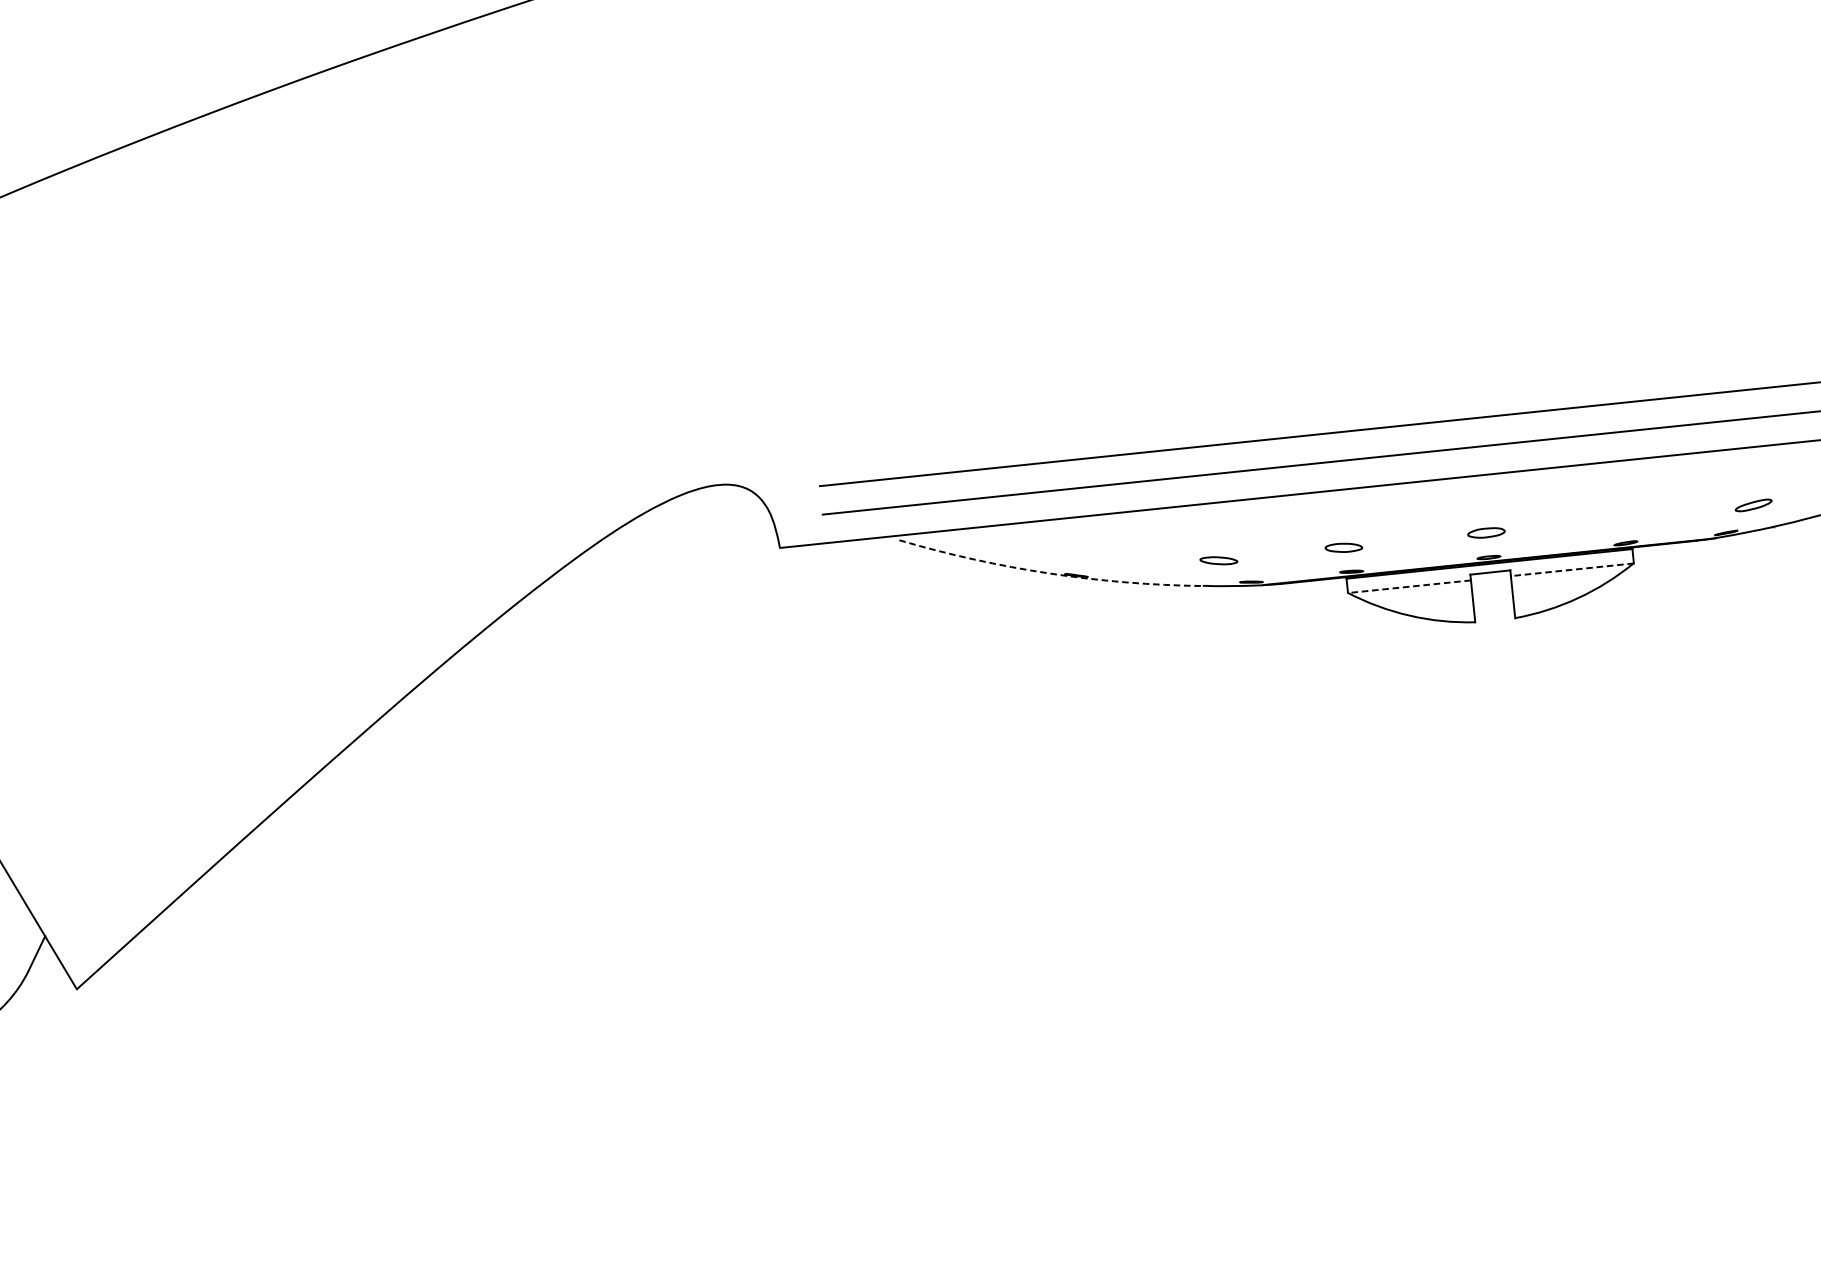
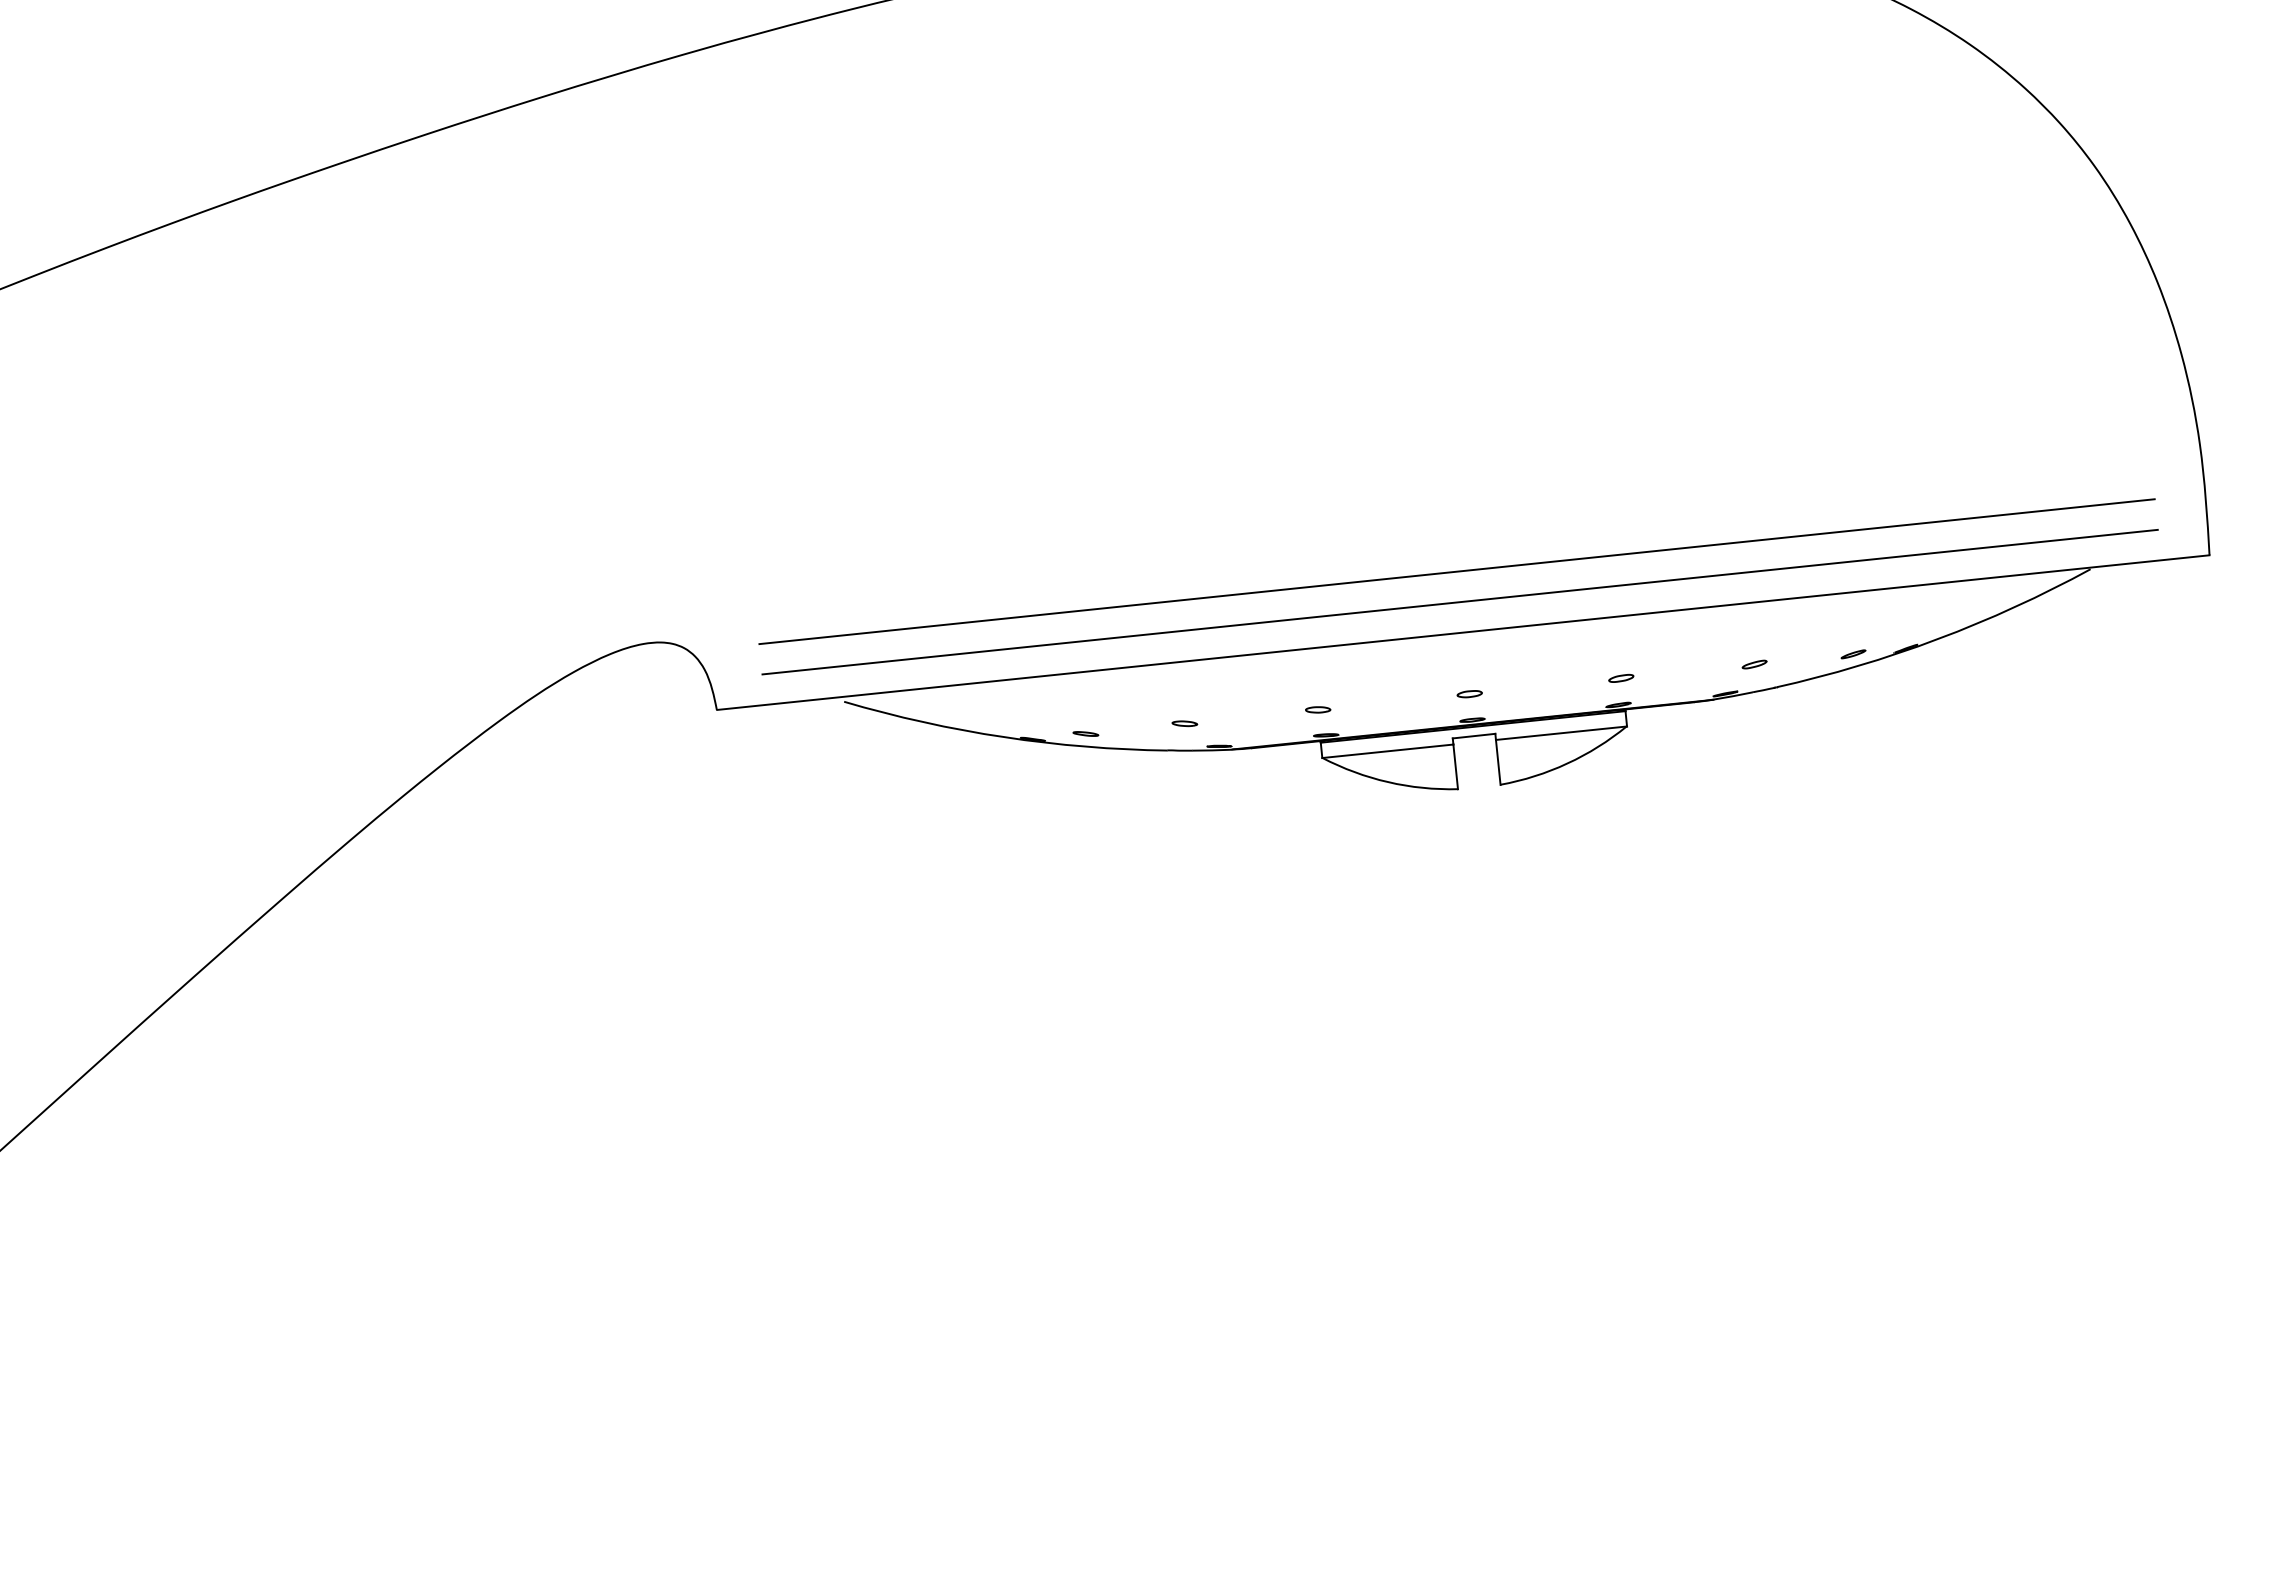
part: (1753, 505) -> (1754, 664), size x0.62
part: (1628, 518) -> (1621, 678), added
part: (1486, 533) -> (1469, 694), size x0.62
part: (1344, 547) -> (1318, 709), size x0.62
part: (1218, 560) -> (1184, 723), size x0.62
part: (1125, 570) -> (1085, 733), added
line: (1572, 570) -> (1561, 733), dashed -> solid
arc: (1049, 573) -> (1004, 737), dashed -> solid
line: (1409, 586) -> (1387, 751), dashed -> solid

